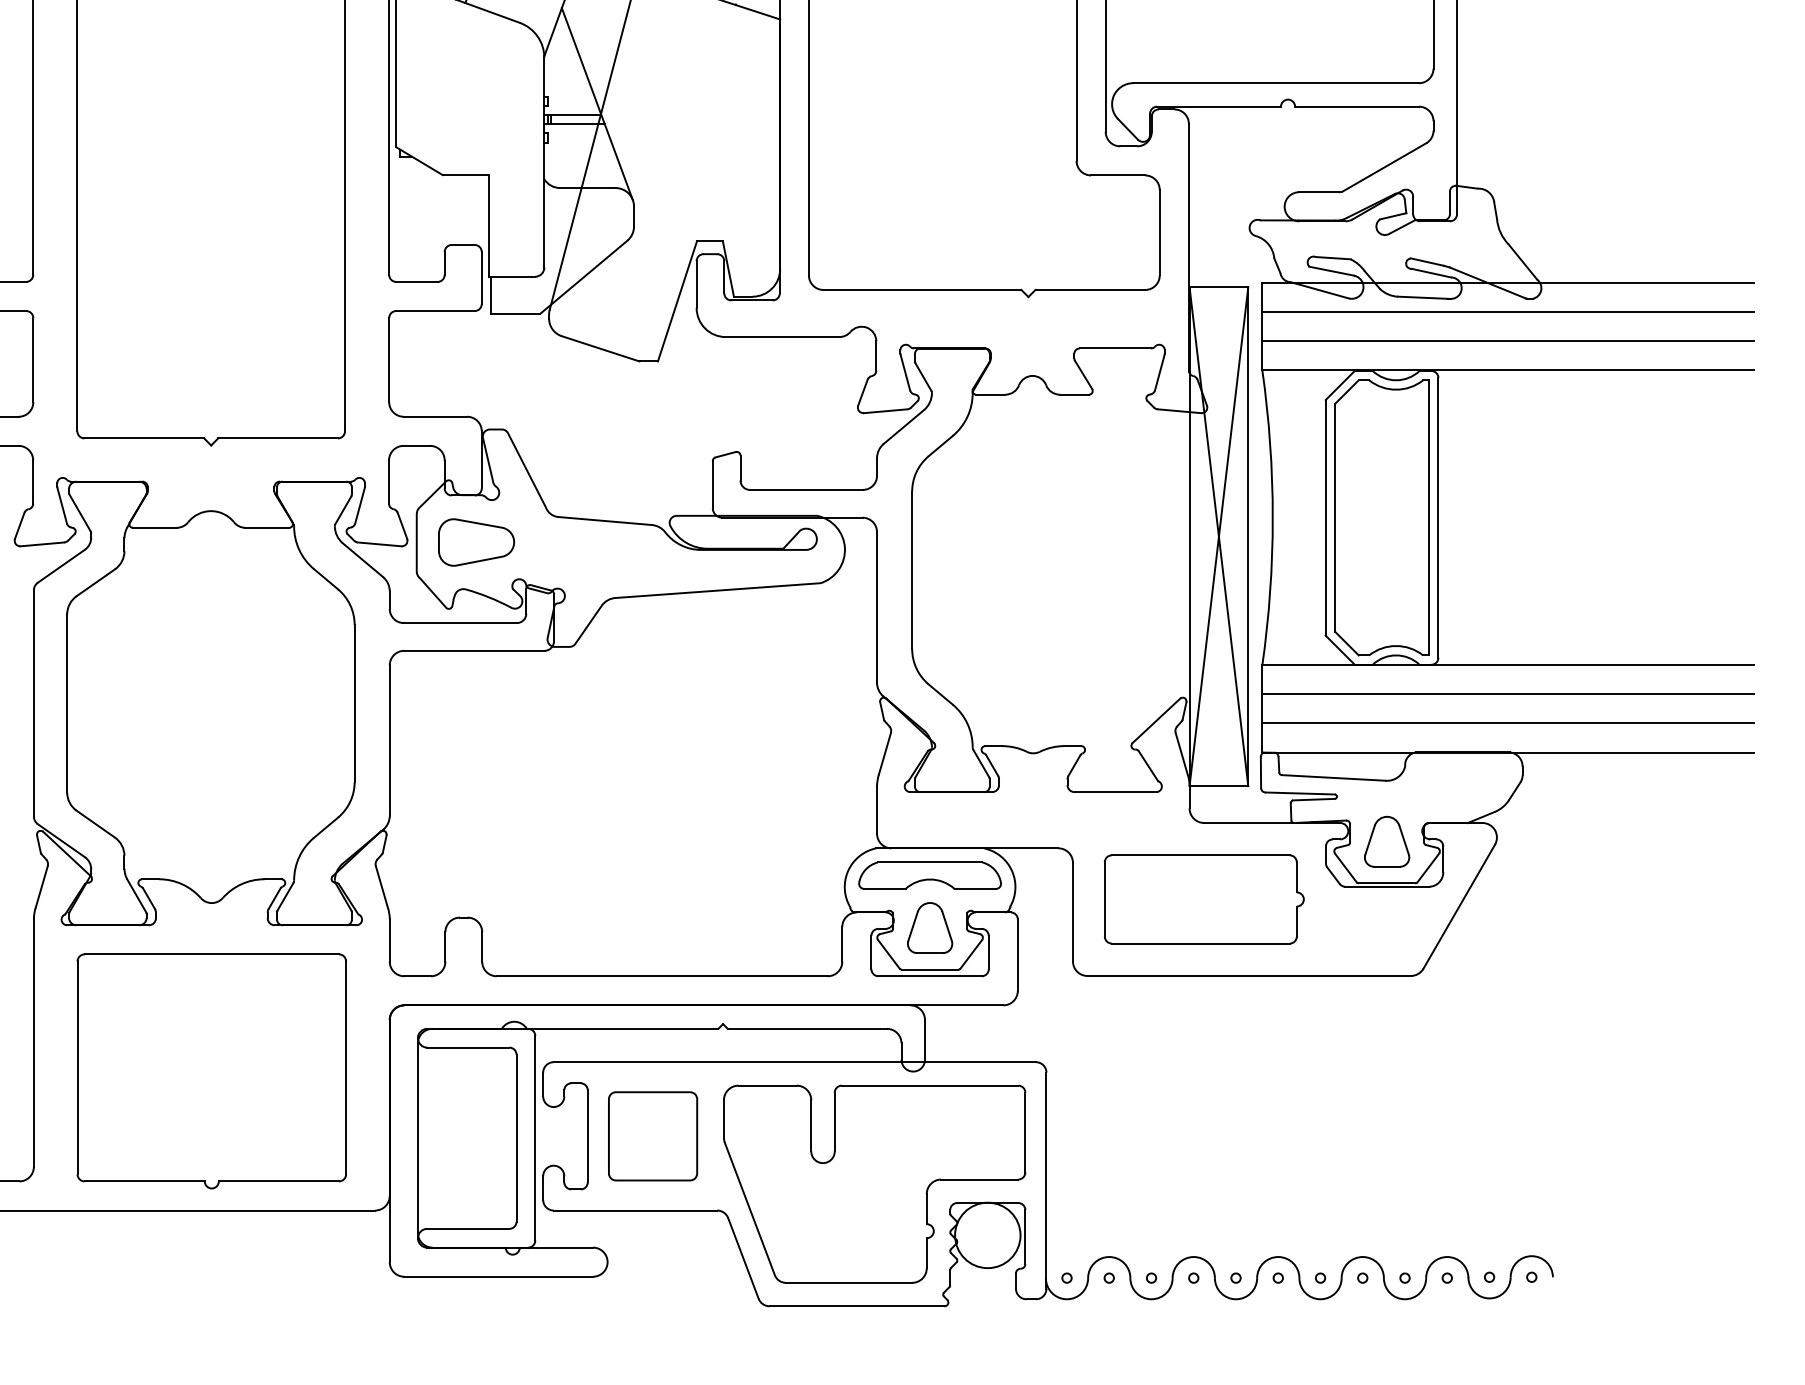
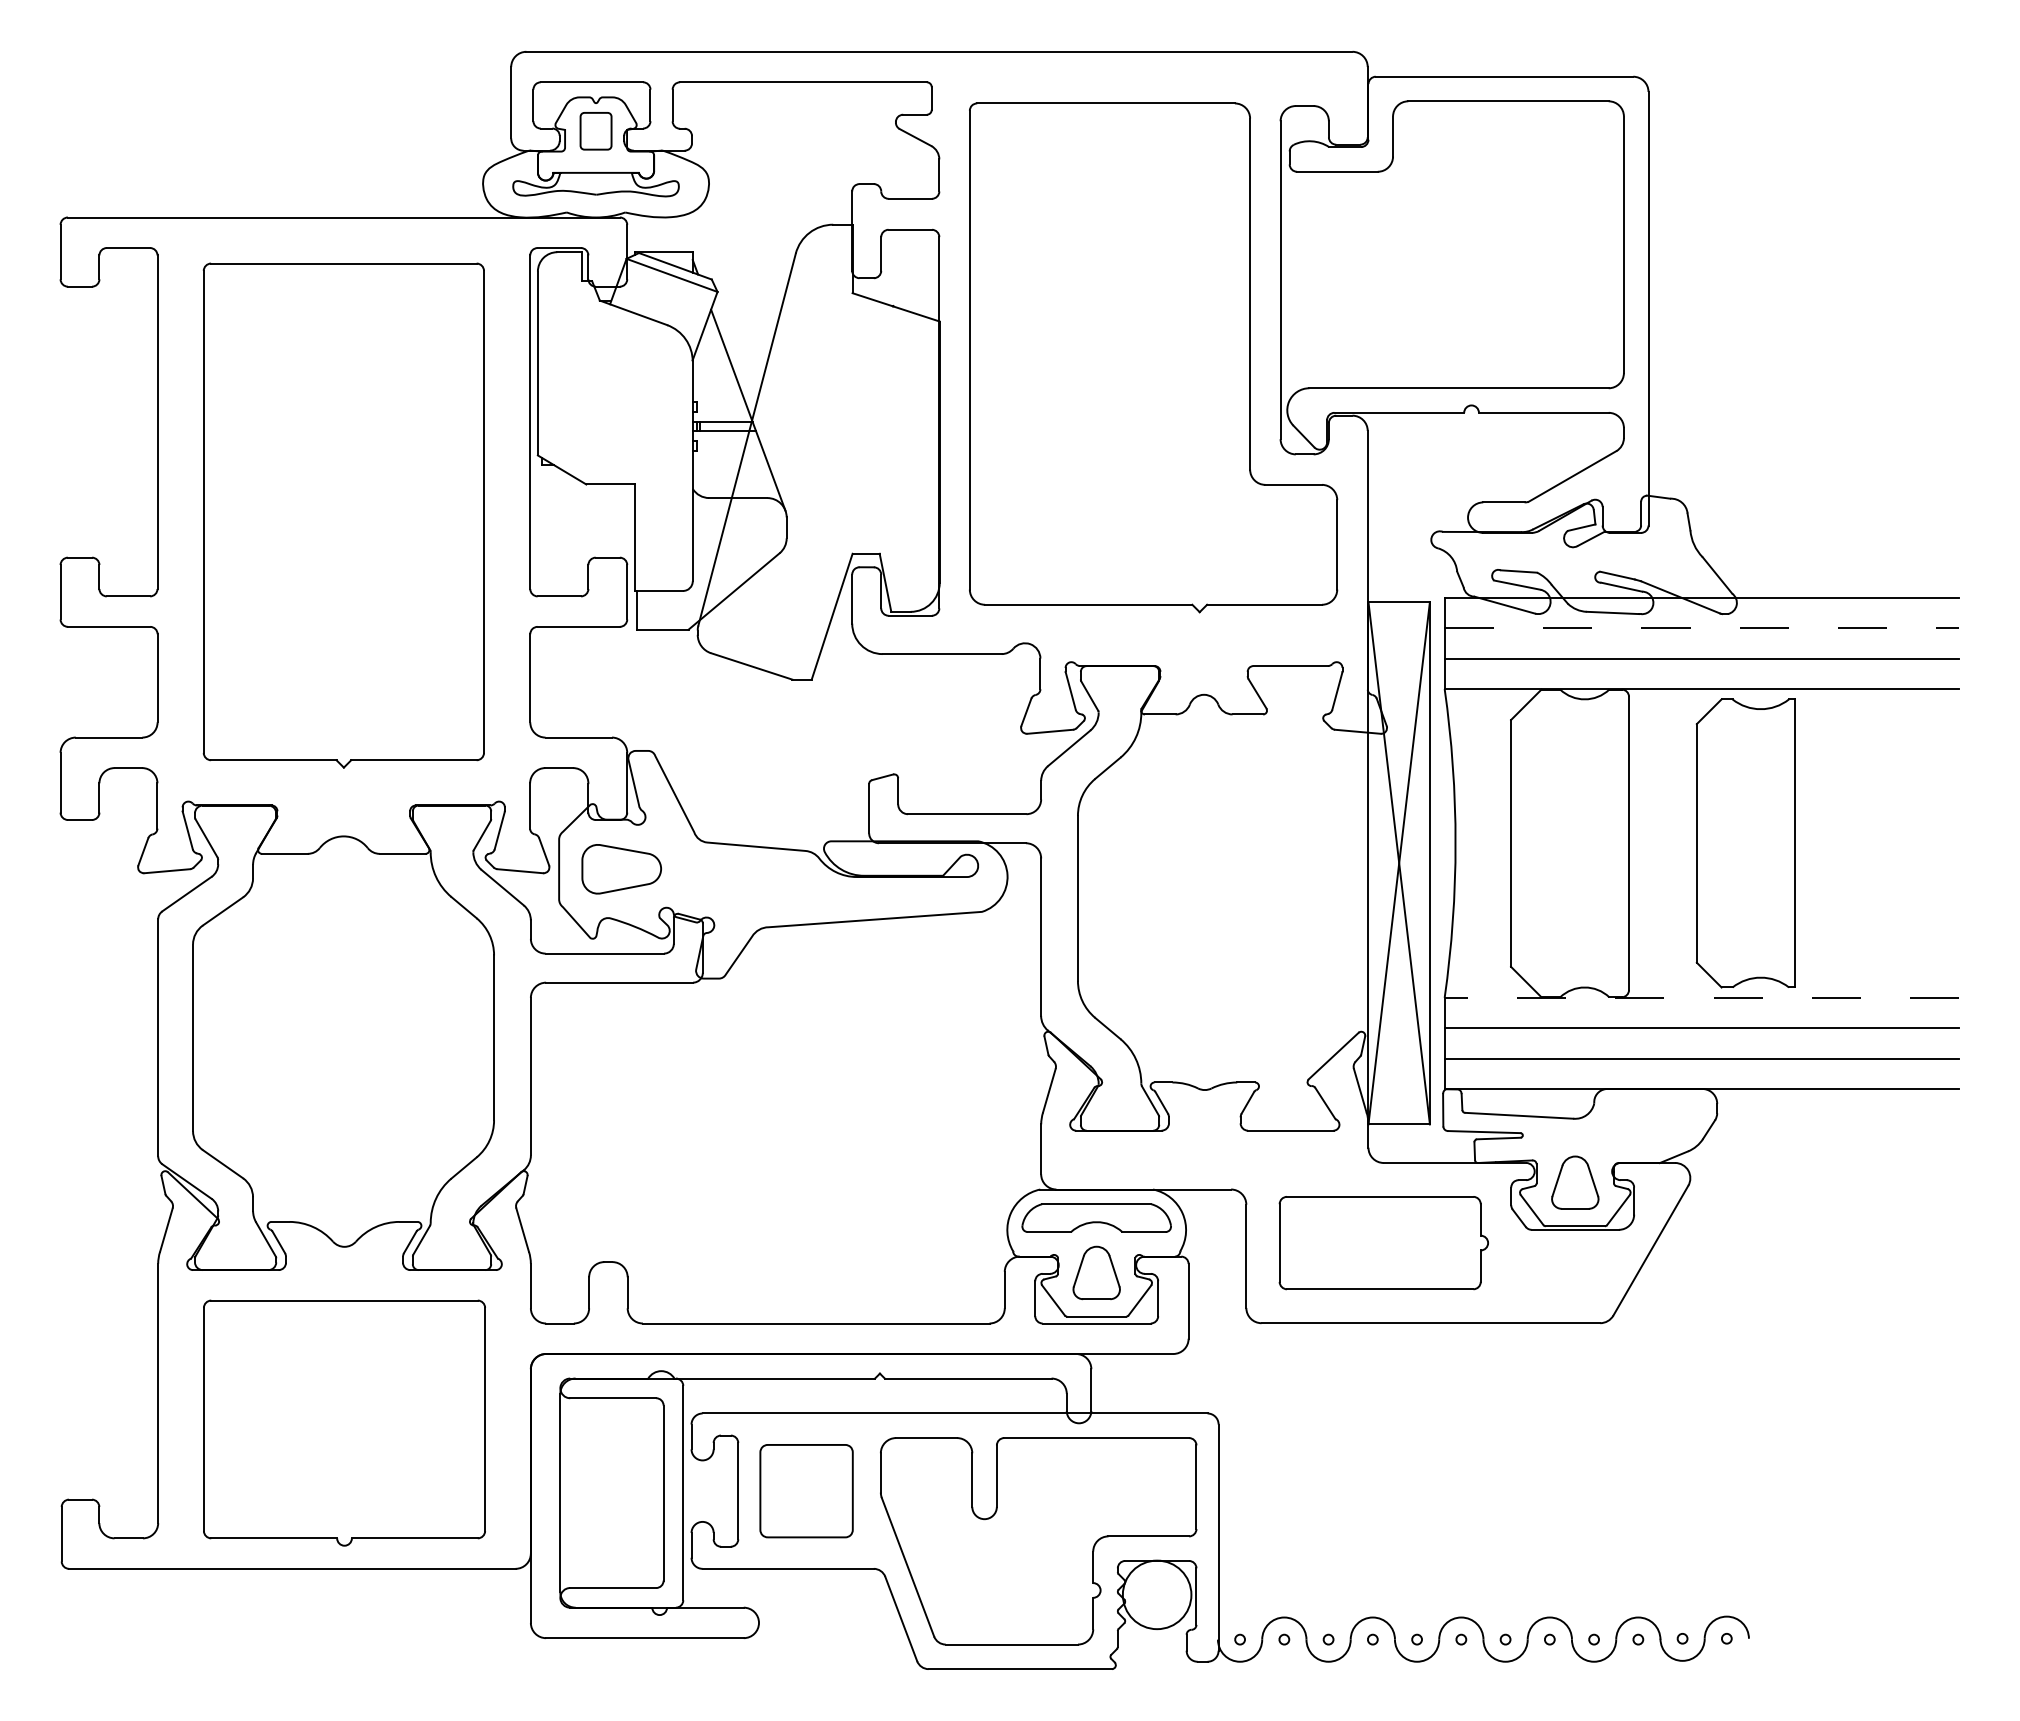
line: (1508, 312) -> (1702, 628), solid -> dashed
part: (1381, 517) -> (1745, 843), moved
line: (1507, 664) -> (1701, 997), solid -> dashed

